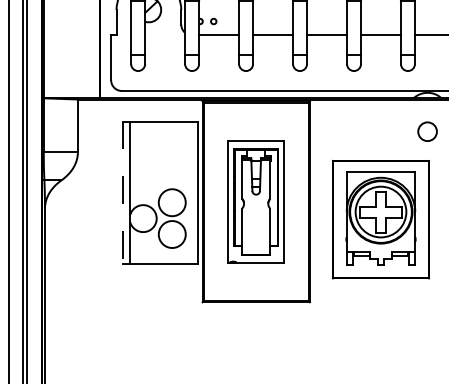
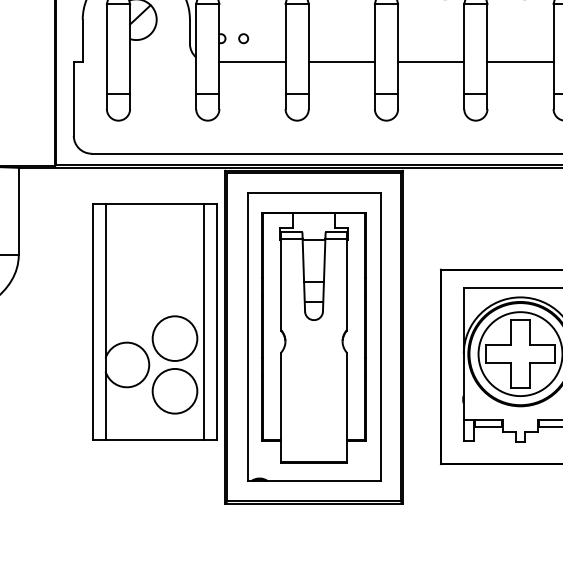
line: (189, 192) -> (203, 321), added
line: (122, 193) -> (92, 323), dashed -> solid
part: (255, 201) -> (312, 336), size x1.43

